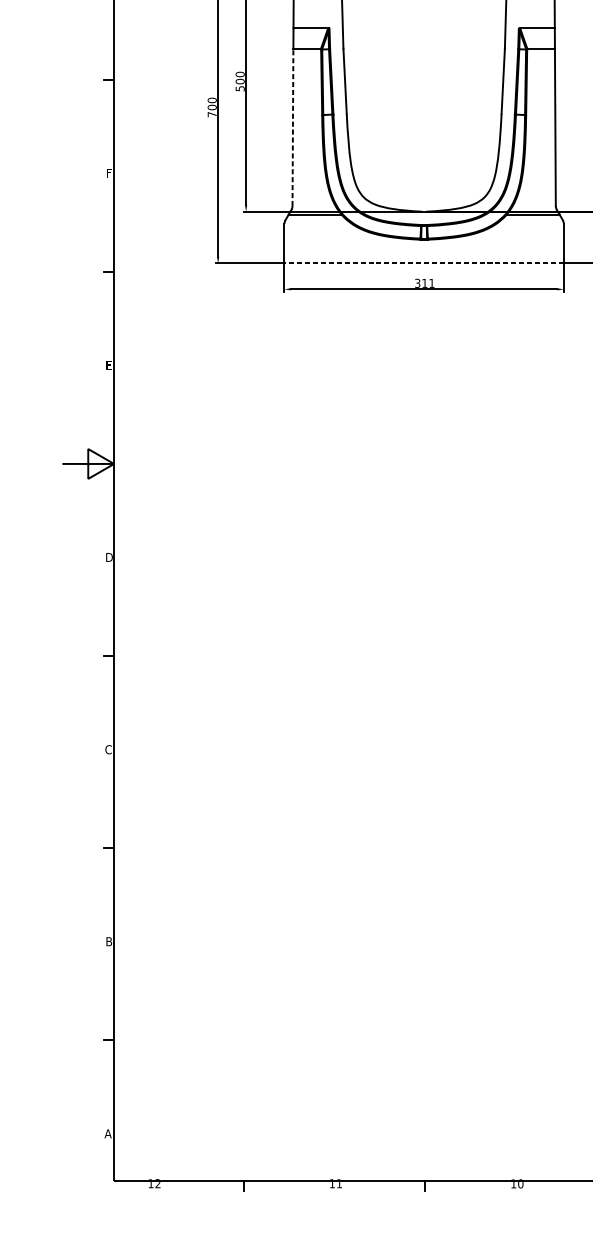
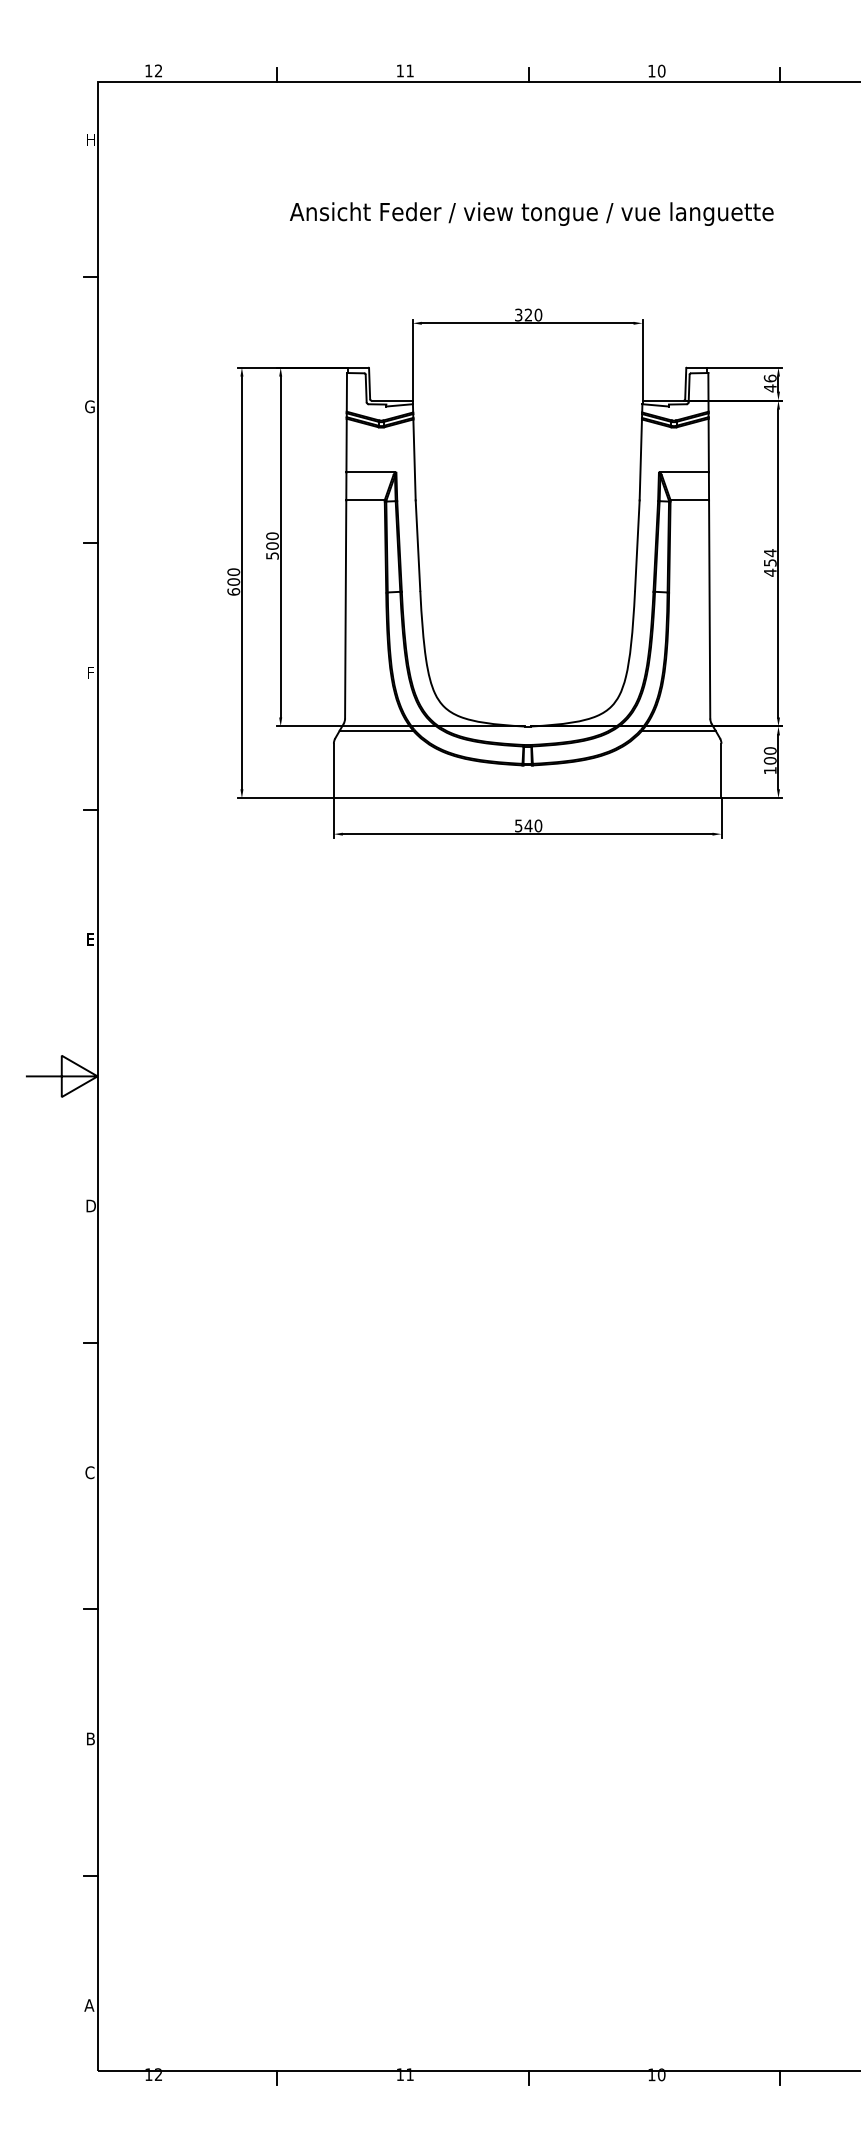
text: (212, 114) -> (233, 591), 700 -> 600
line: (292, 127) -> (345, 609), dashed -> solid
line: (424, 263) -> (527, 798), dashed -> solid
text: (424, 283) -> (528, 825), 311 -> 540

